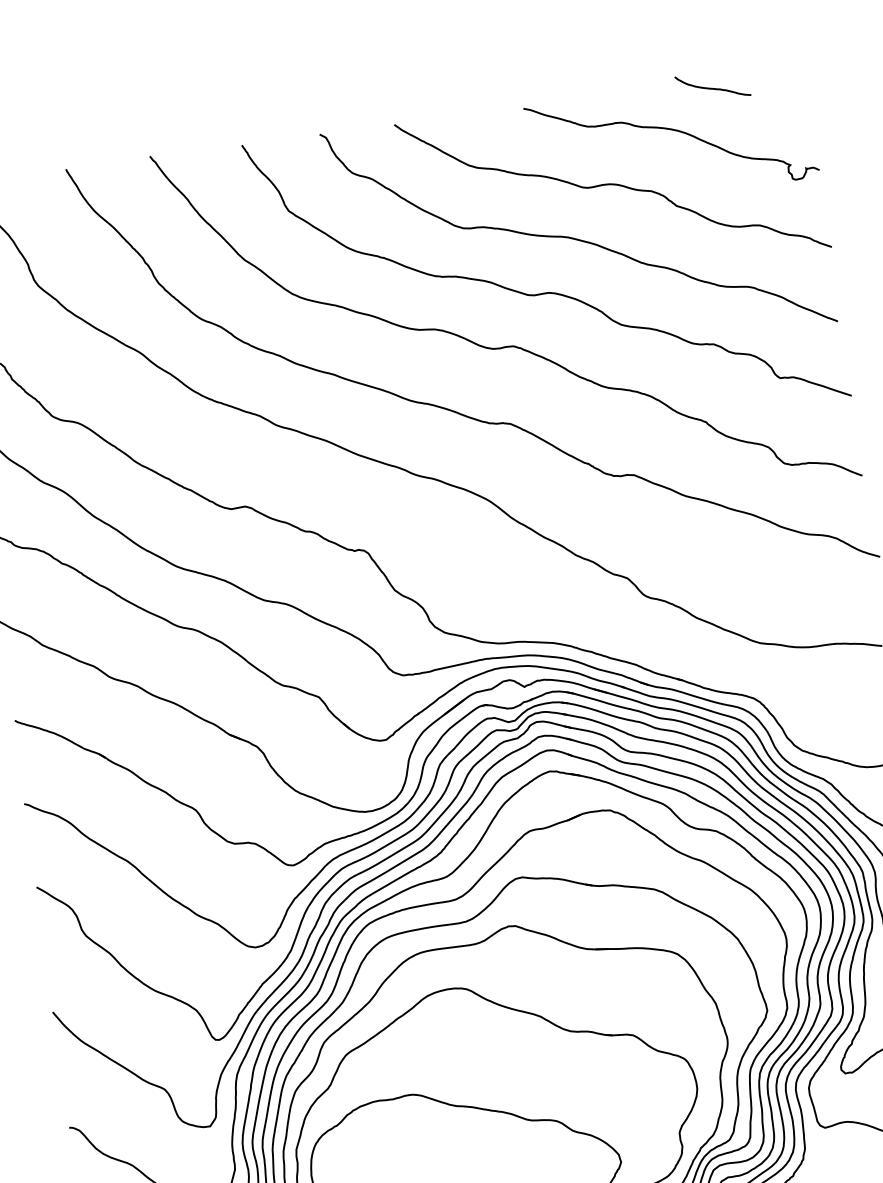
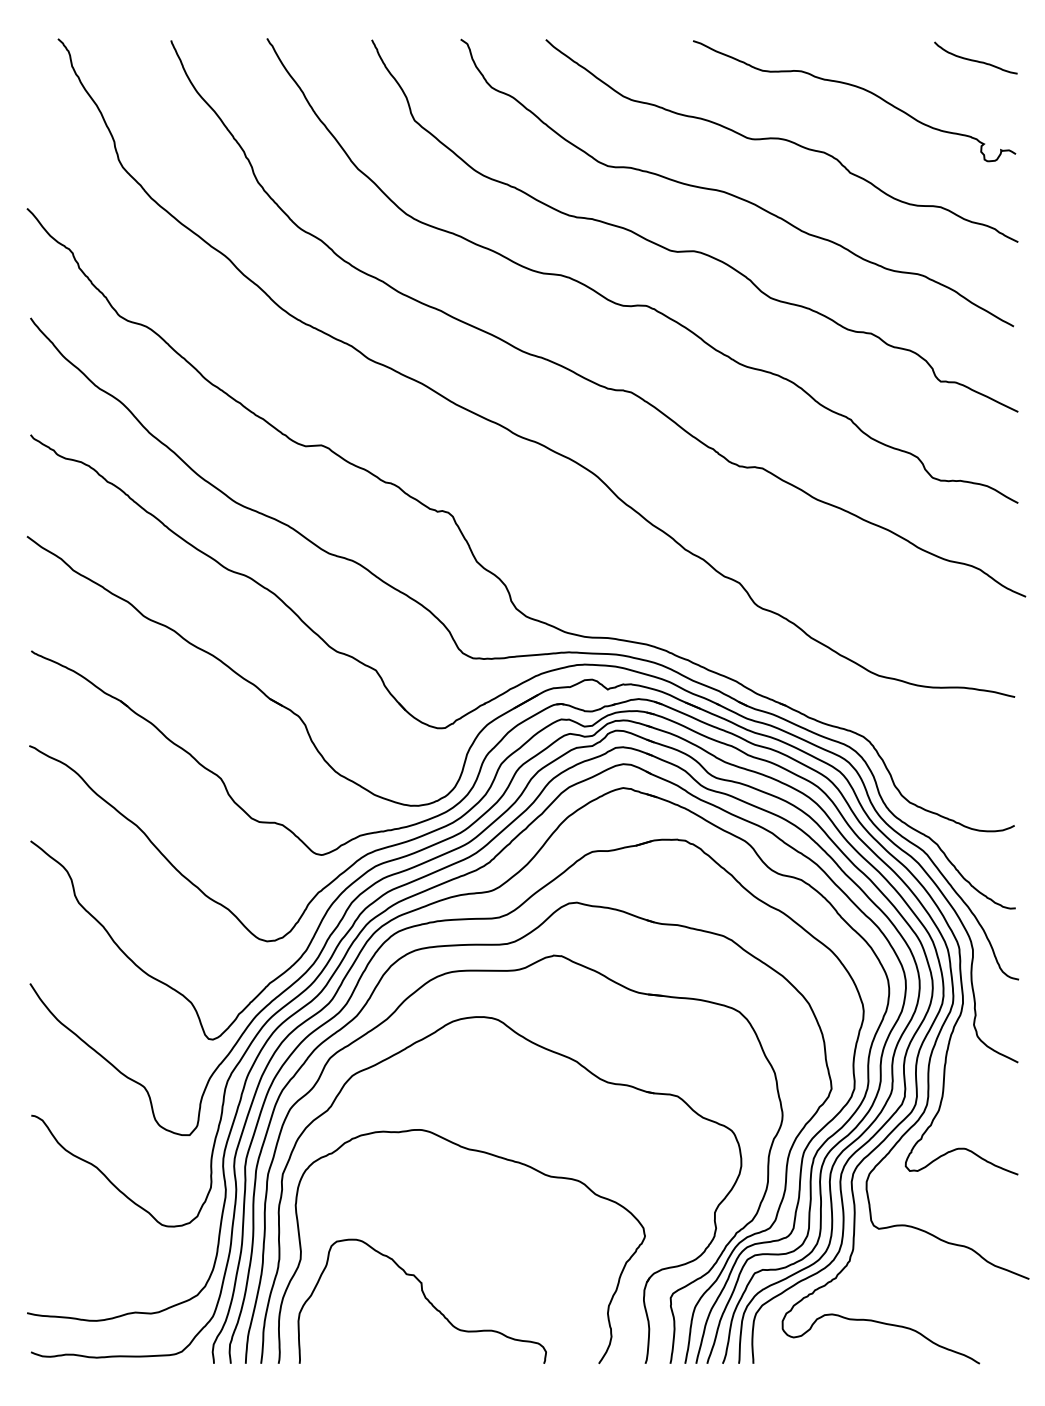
curve: (710, 87) -> (973, 59), moved

